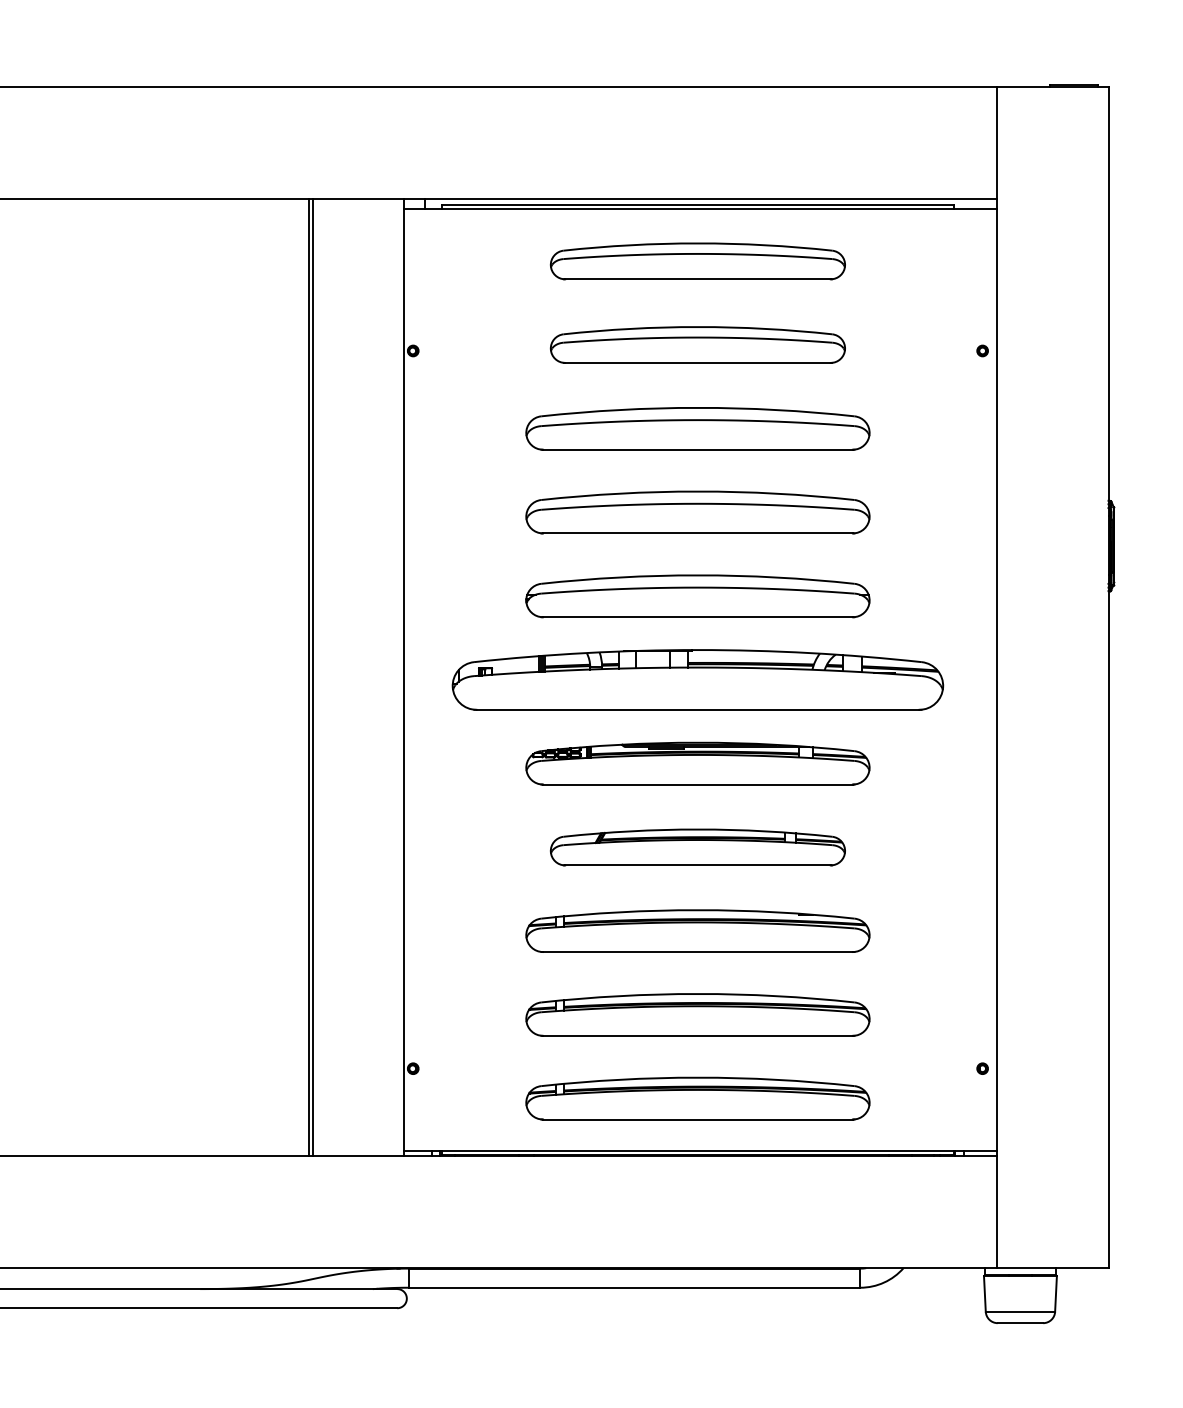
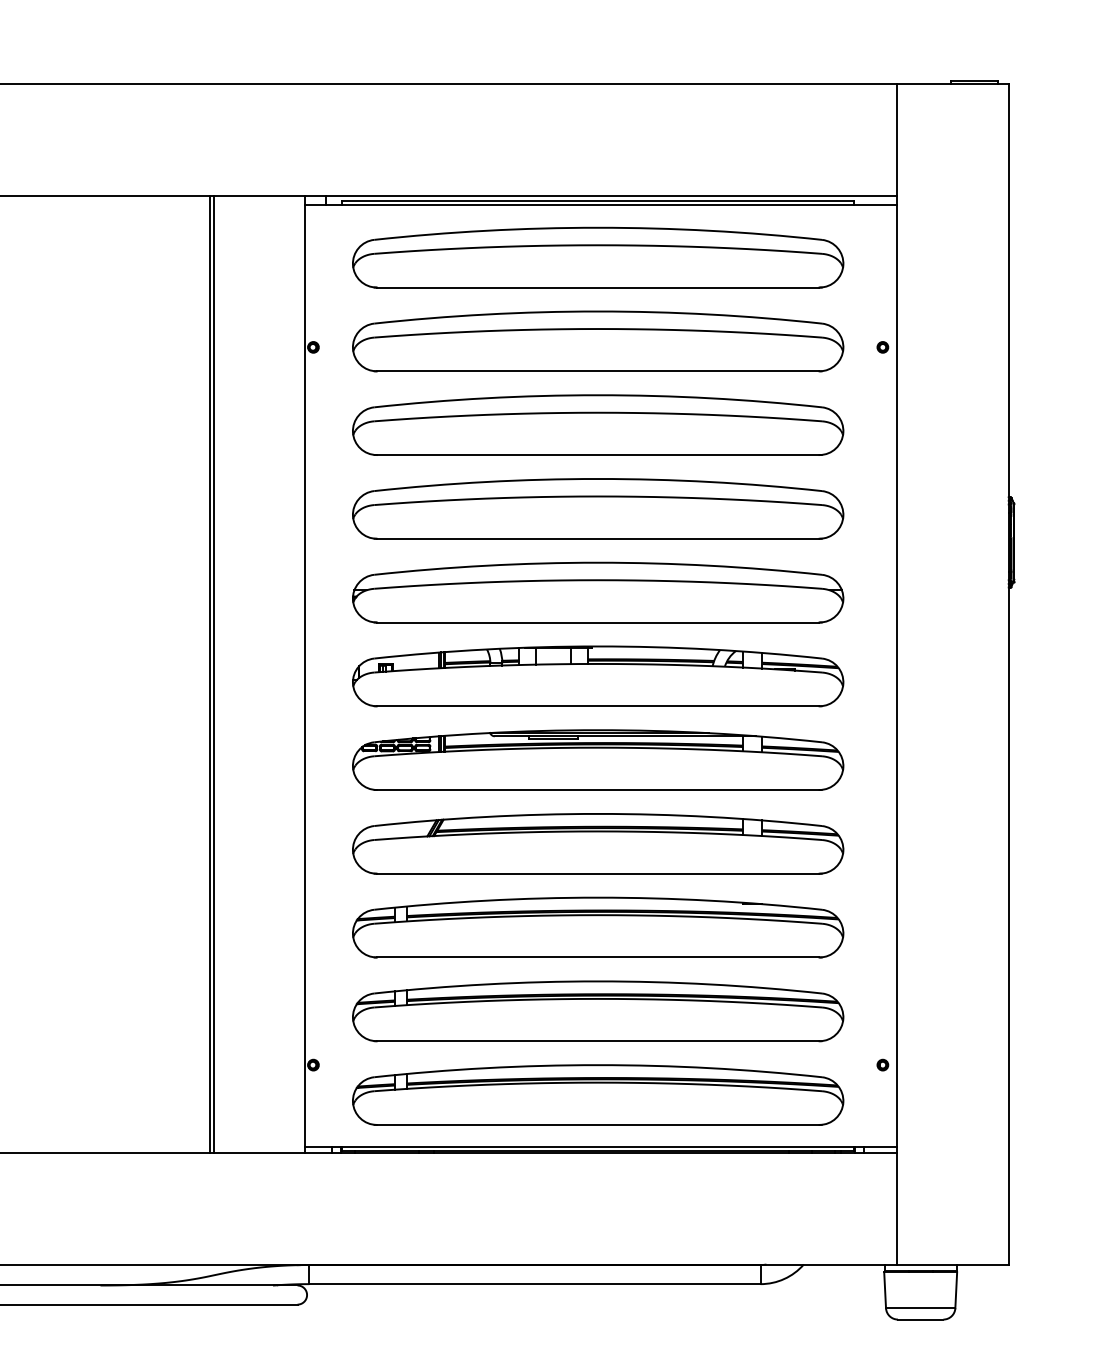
part: (697, 261) -> (597, 257), size x1.67
part: (697, 344) -> (597, 340), size x1.67
part: (697, 428) -> (597, 424), size x1.43
part: (697, 512) -> (597, 508), size x1.43
part: (697, 596) -> (597, 592), size x1.43
part: (697, 763) -> (597, 759), size x1.43
part: (697, 847) -> (597, 843), size x1.67
part: (697, 930) -> (597, 926), size x1.43
part: (697, 1014) -> (597, 1010), size x1.43
part: (697, 1098) -> (597, 1094), size x1.43

